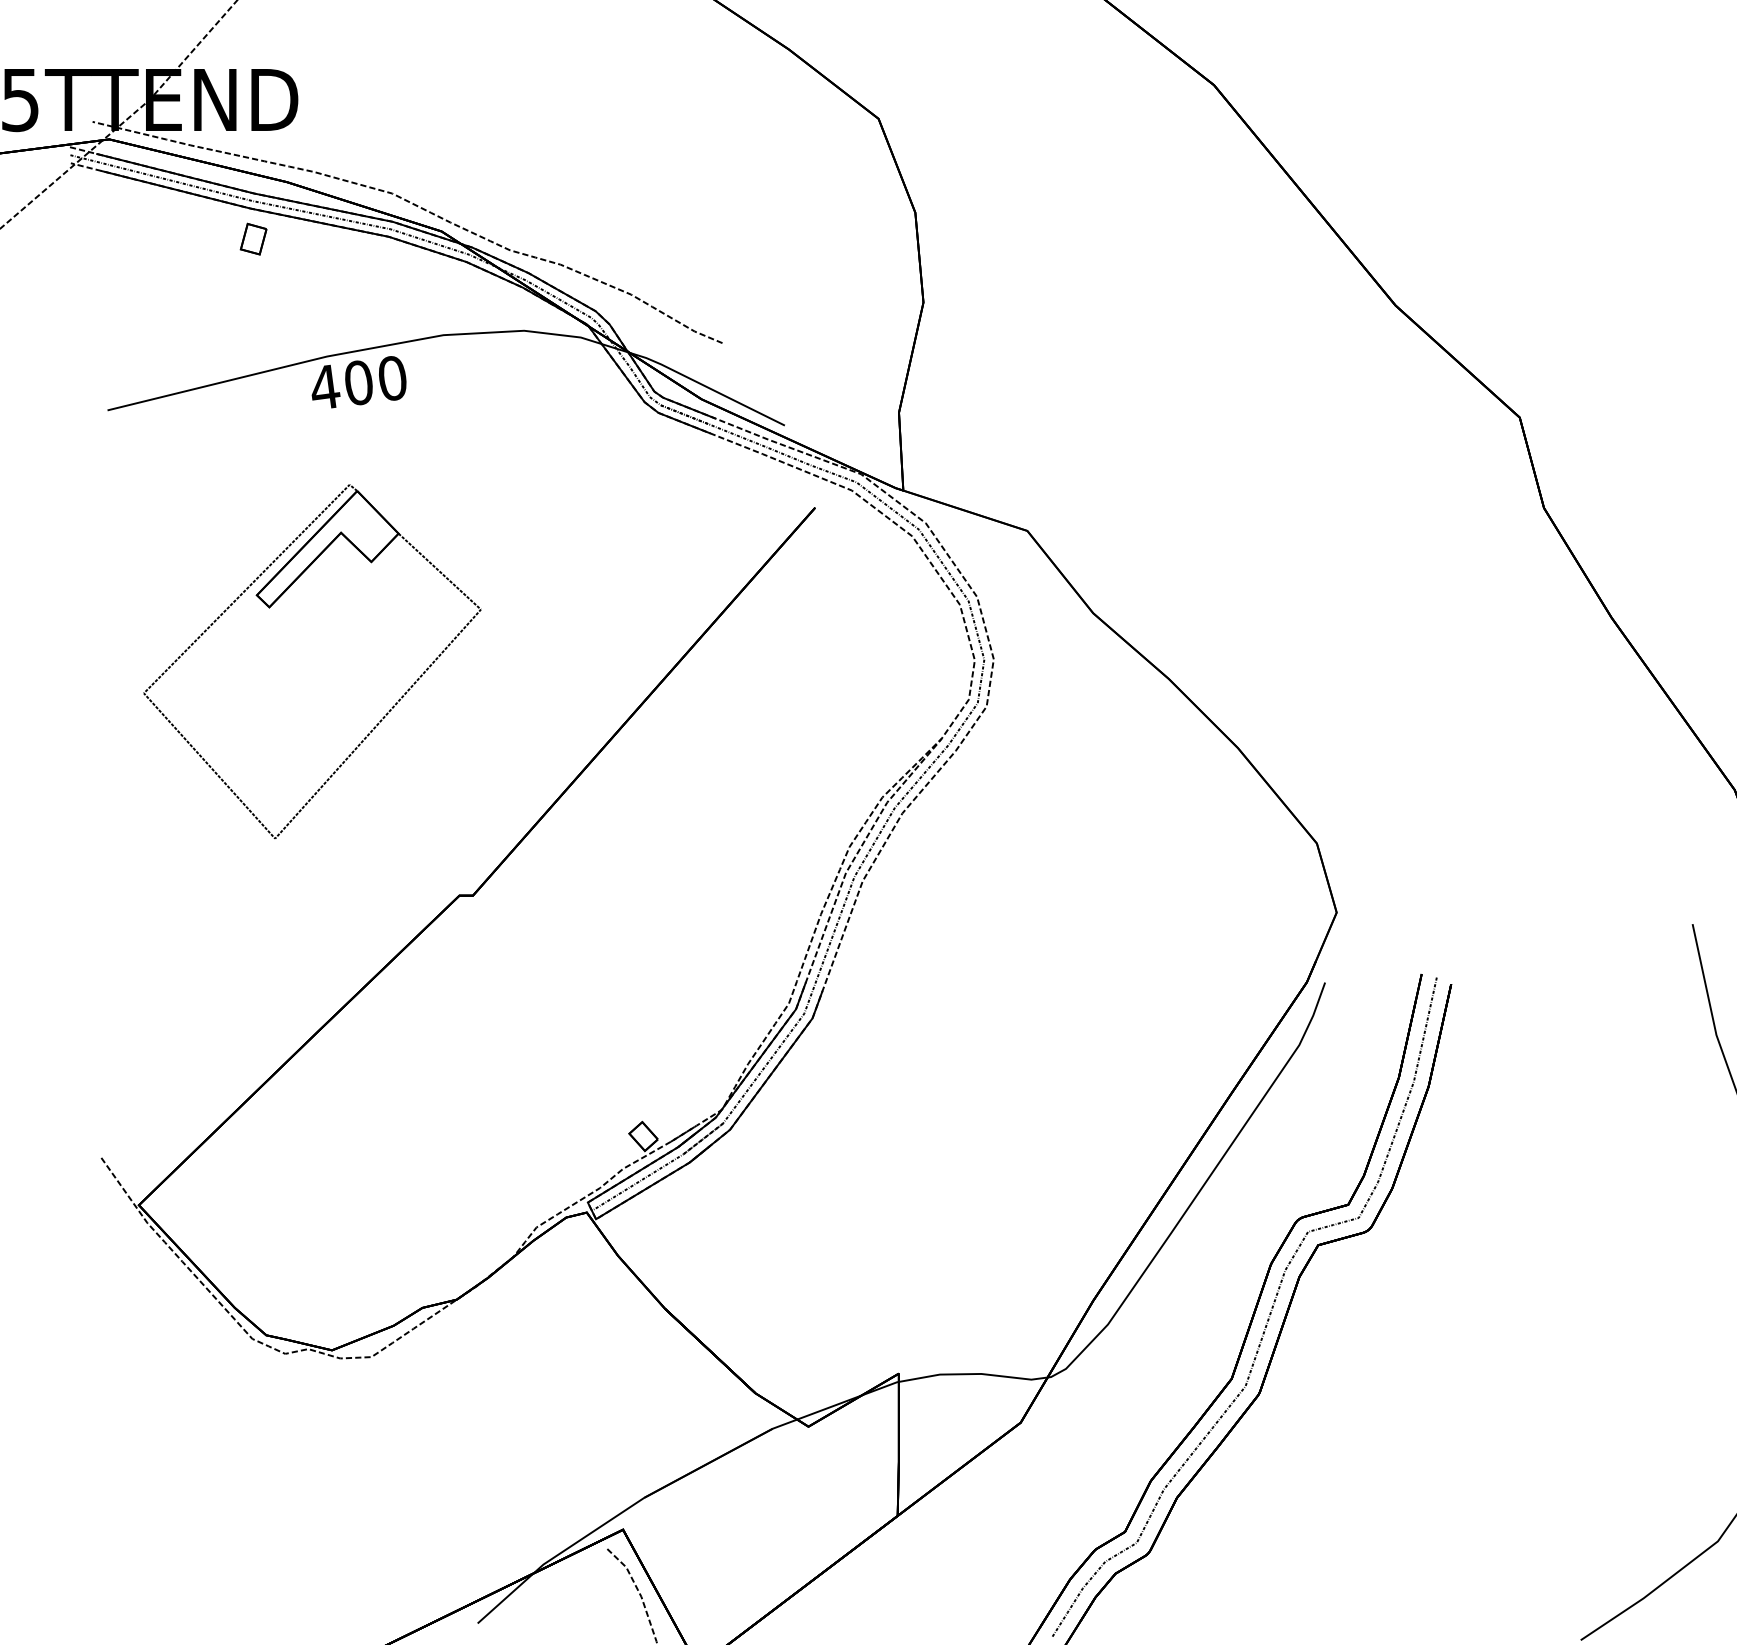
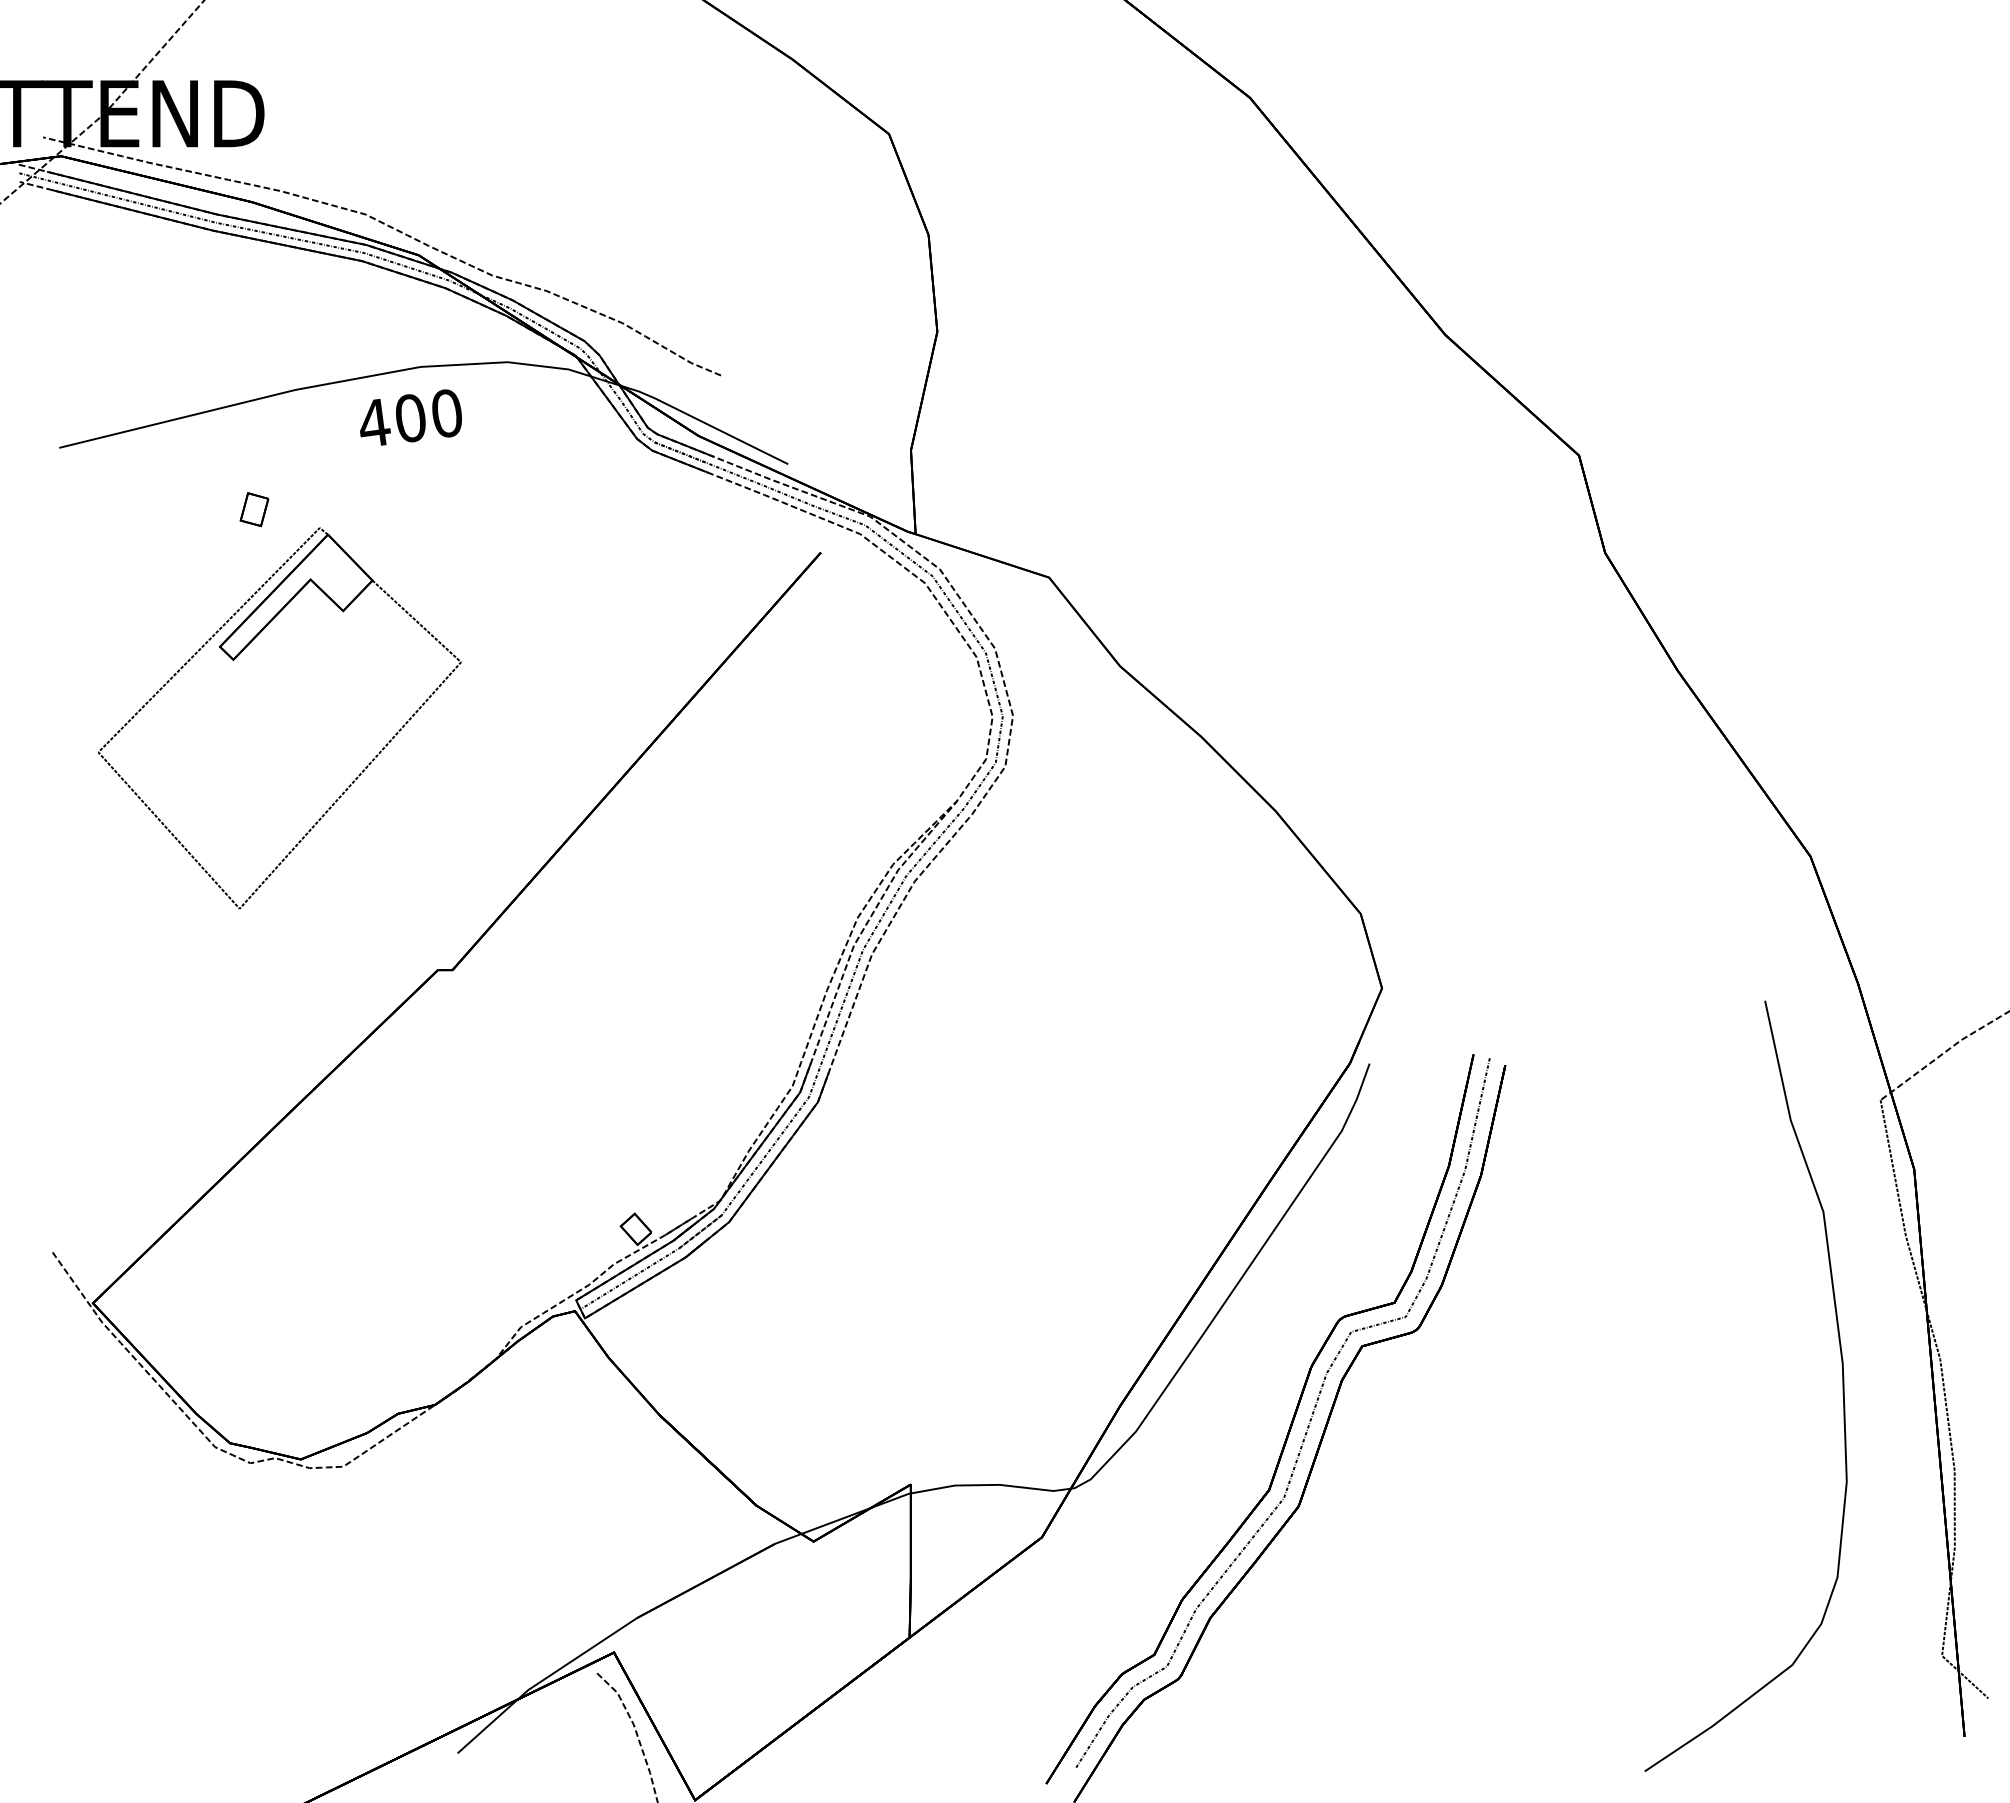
part: (253, 239) -> (254, 509), moved
text: (358, 382) -> (410, 417), moved

